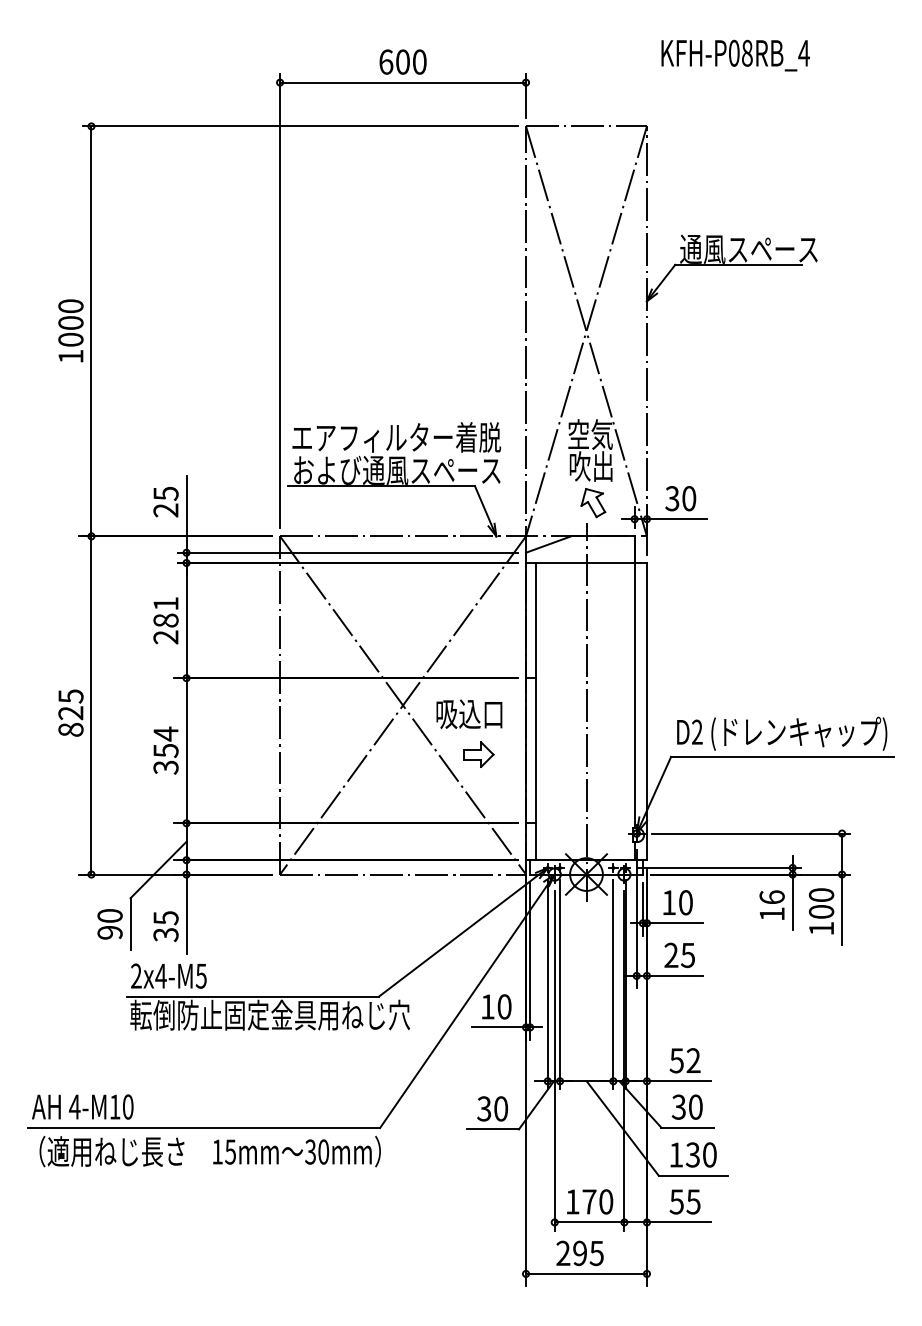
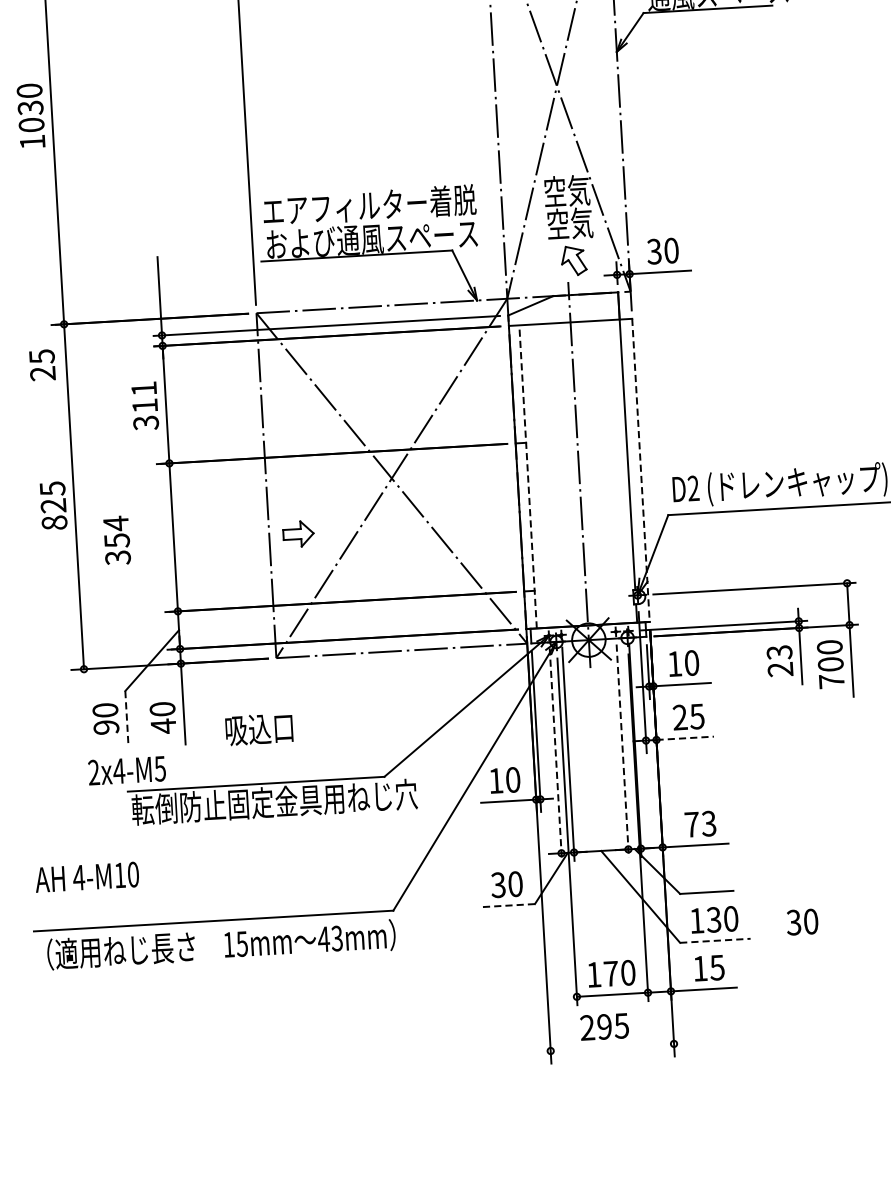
text: (70, 323) -> (30, 108), 1000 -> 1030
text: (591, 466) -> (569, 223), 吹出 -> 空気
text: (165, 502) -> (41, 365), moved
text: (165, 628) -> (145, 413), 281 -> 311
line: (536, 711) -> (528, 476), solid -> dashed
line: (646, 711) -> (640, 470), solid -> dashed
text: (469, 713) -> (259, 728), moved
text: (165, 750) -> (116, 540), moved
part: (478, 754) -> (298, 534), moved
text: (771, 905) -> (779, 660), 16 -> 23
line: (130, 924) -> (126, 717), solid -> dashed
text: (165, 926) -> (162, 717), 35 -> 40
text: (821, 928) -> (831, 681), 100 -> 700
text: (168, 975) -> (126, 770), moved
line: (675, 975) -> (685, 737), solid -> dashed
line: (547, 984) -> (555, 754), solid -> dashed
line: (613, 984) -> (622, 750), solid -> dashed
text: (684, 1060) -> (699, 824), 52 -> 73
text: (82, 1106) -> (86, 876), moved
text: (686, 1106) -> (801, 921), moved
line: (492, 1129) -> (508, 905), solid -> dashed
text: (316, 1151) -> (329, 938), 30mm -> 43mm
line: (693, 1175) -> (715, 940), solid -> dashed
text: (676, 1201) -> (699, 968), 55 -> 15
line: (586, 1273) -> (612, 1047), removed

